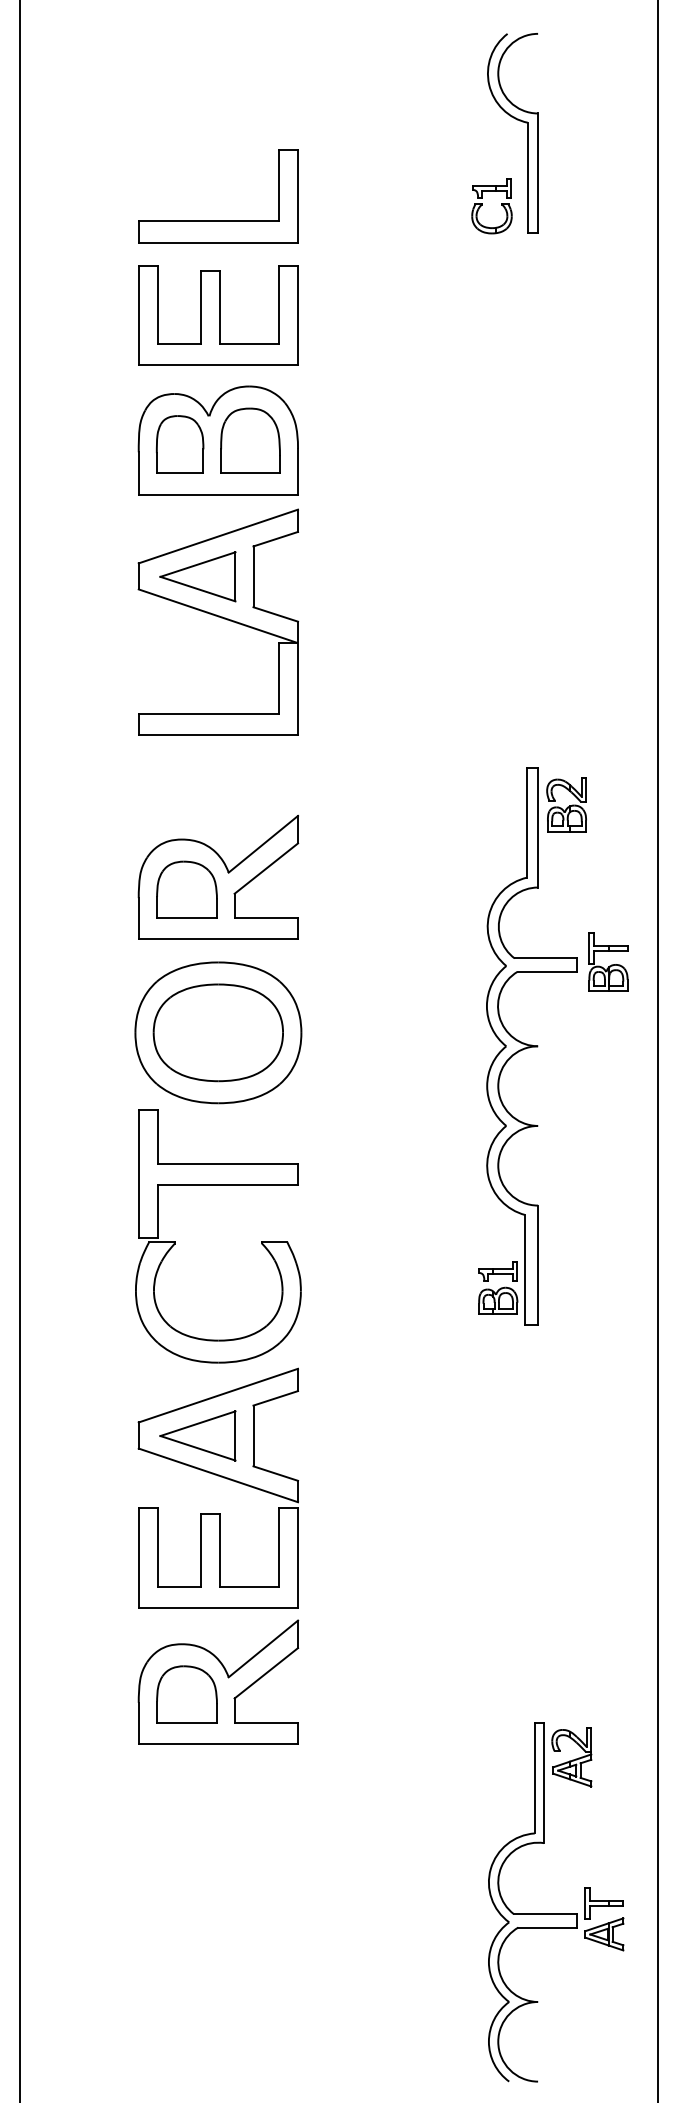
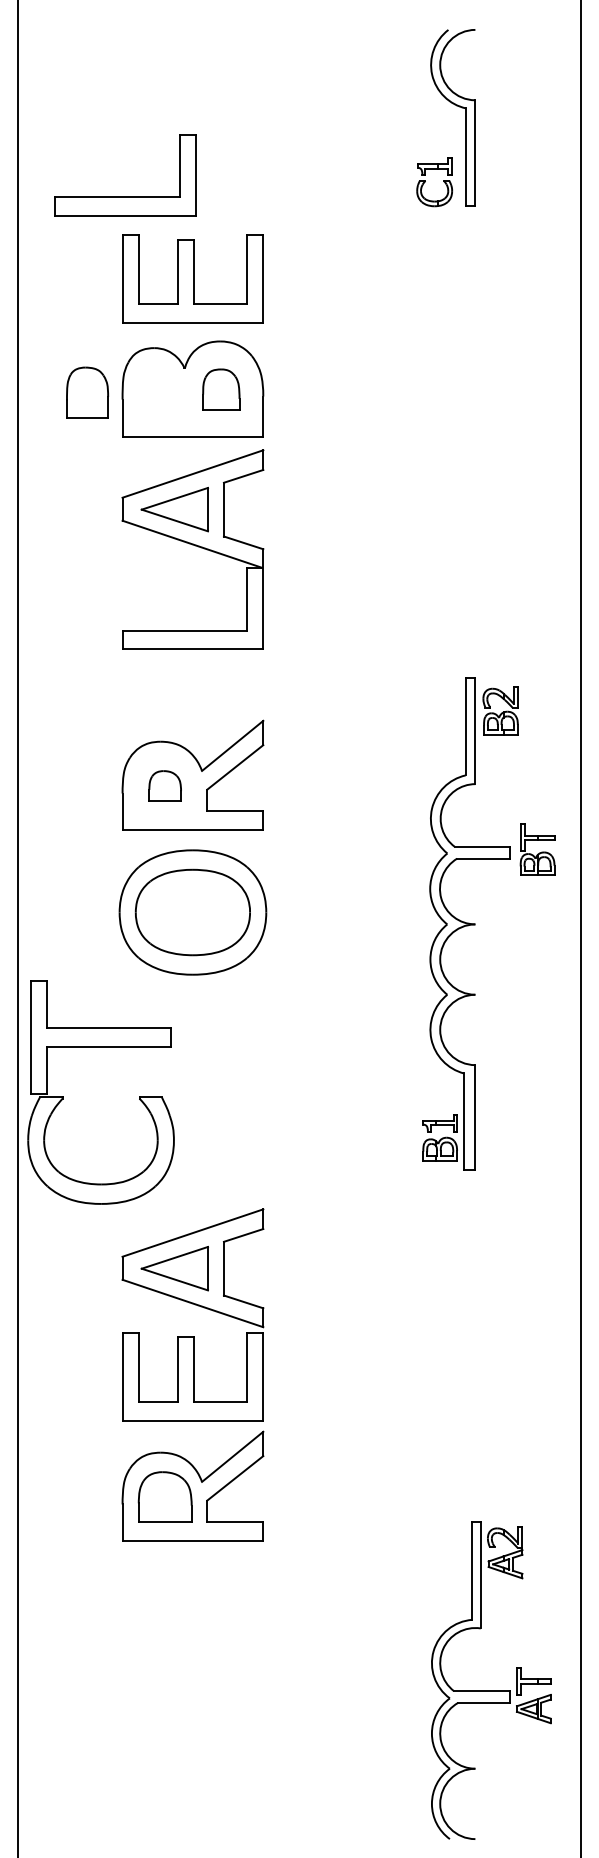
part: (218, 220) -> (125, 196), moved
part: (250, 440) -> (221, 389), size x0.7
part: (180, 444) -> (87, 392), moved
part: (186, 889) -> (164, 785), size x0.6
part: (175, 1241) -> (63, 1096), moved

